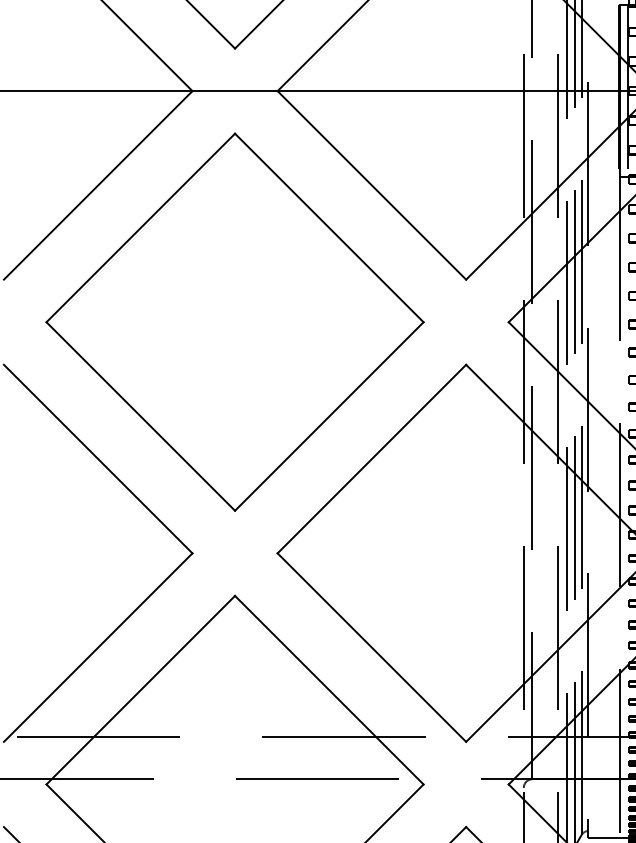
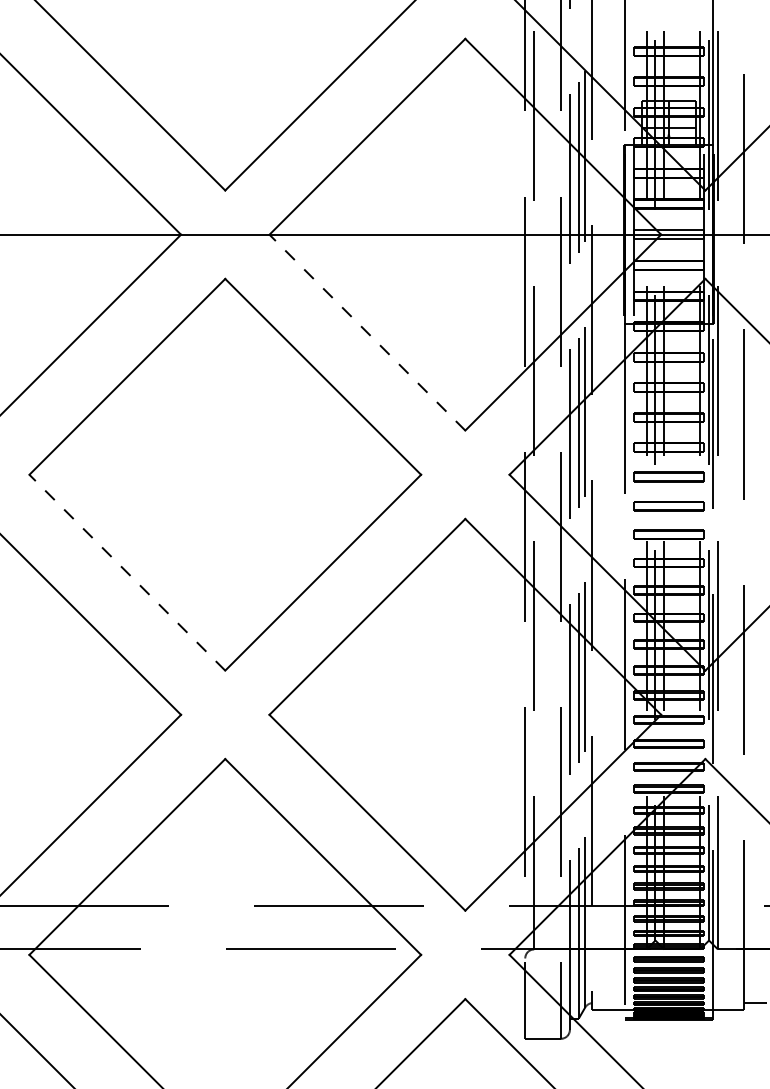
line: (371, 185) -> (367, 332), solid -> dashed
line: (140, 416) -> (127, 572), solid -> dashed

